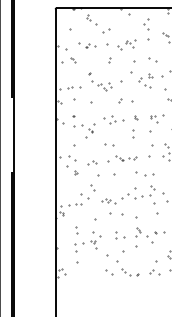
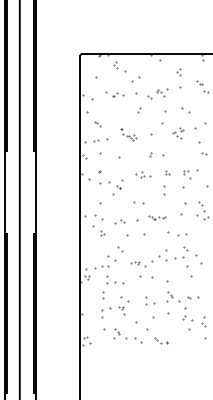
part: (146, 23) -> (178, 71), size x0.6
part: (73, 60) -> (97, 124), moved
part: (145, 81) -> (177, 133), size x0.7
part: (100, 82) -> (128, 134), size x0.6
part: (113, 118) -> (143, 174), size x0.7
part: (126, 158) -> (157, 217), size x0.7
part: (84, 215) -> (111, 279), added
part: (92, 265) -> (120, 333), added
part: (129, 272) -> (160, 340), size x0.7
part: (154, 272) -> (187, 318), moved

